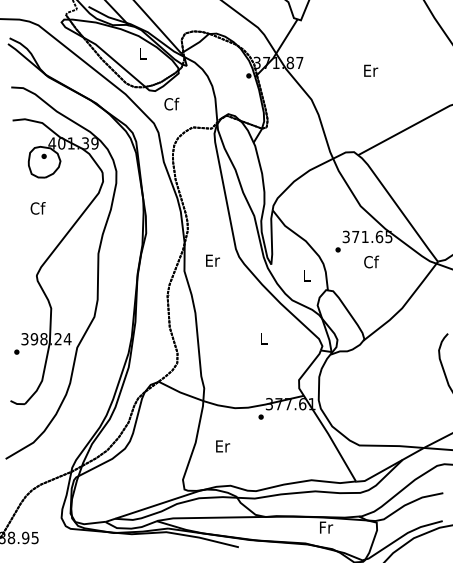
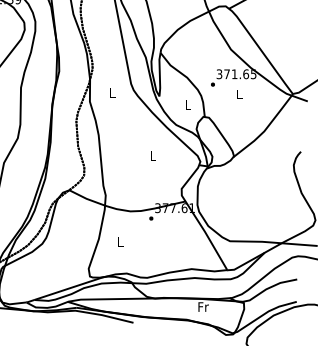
text: (213, 260) -> (113, 93), Er -> L
text: (371, 261) -> (239, 93), Cf -> L
text: (223, 446) -> (121, 242), Er -> L

